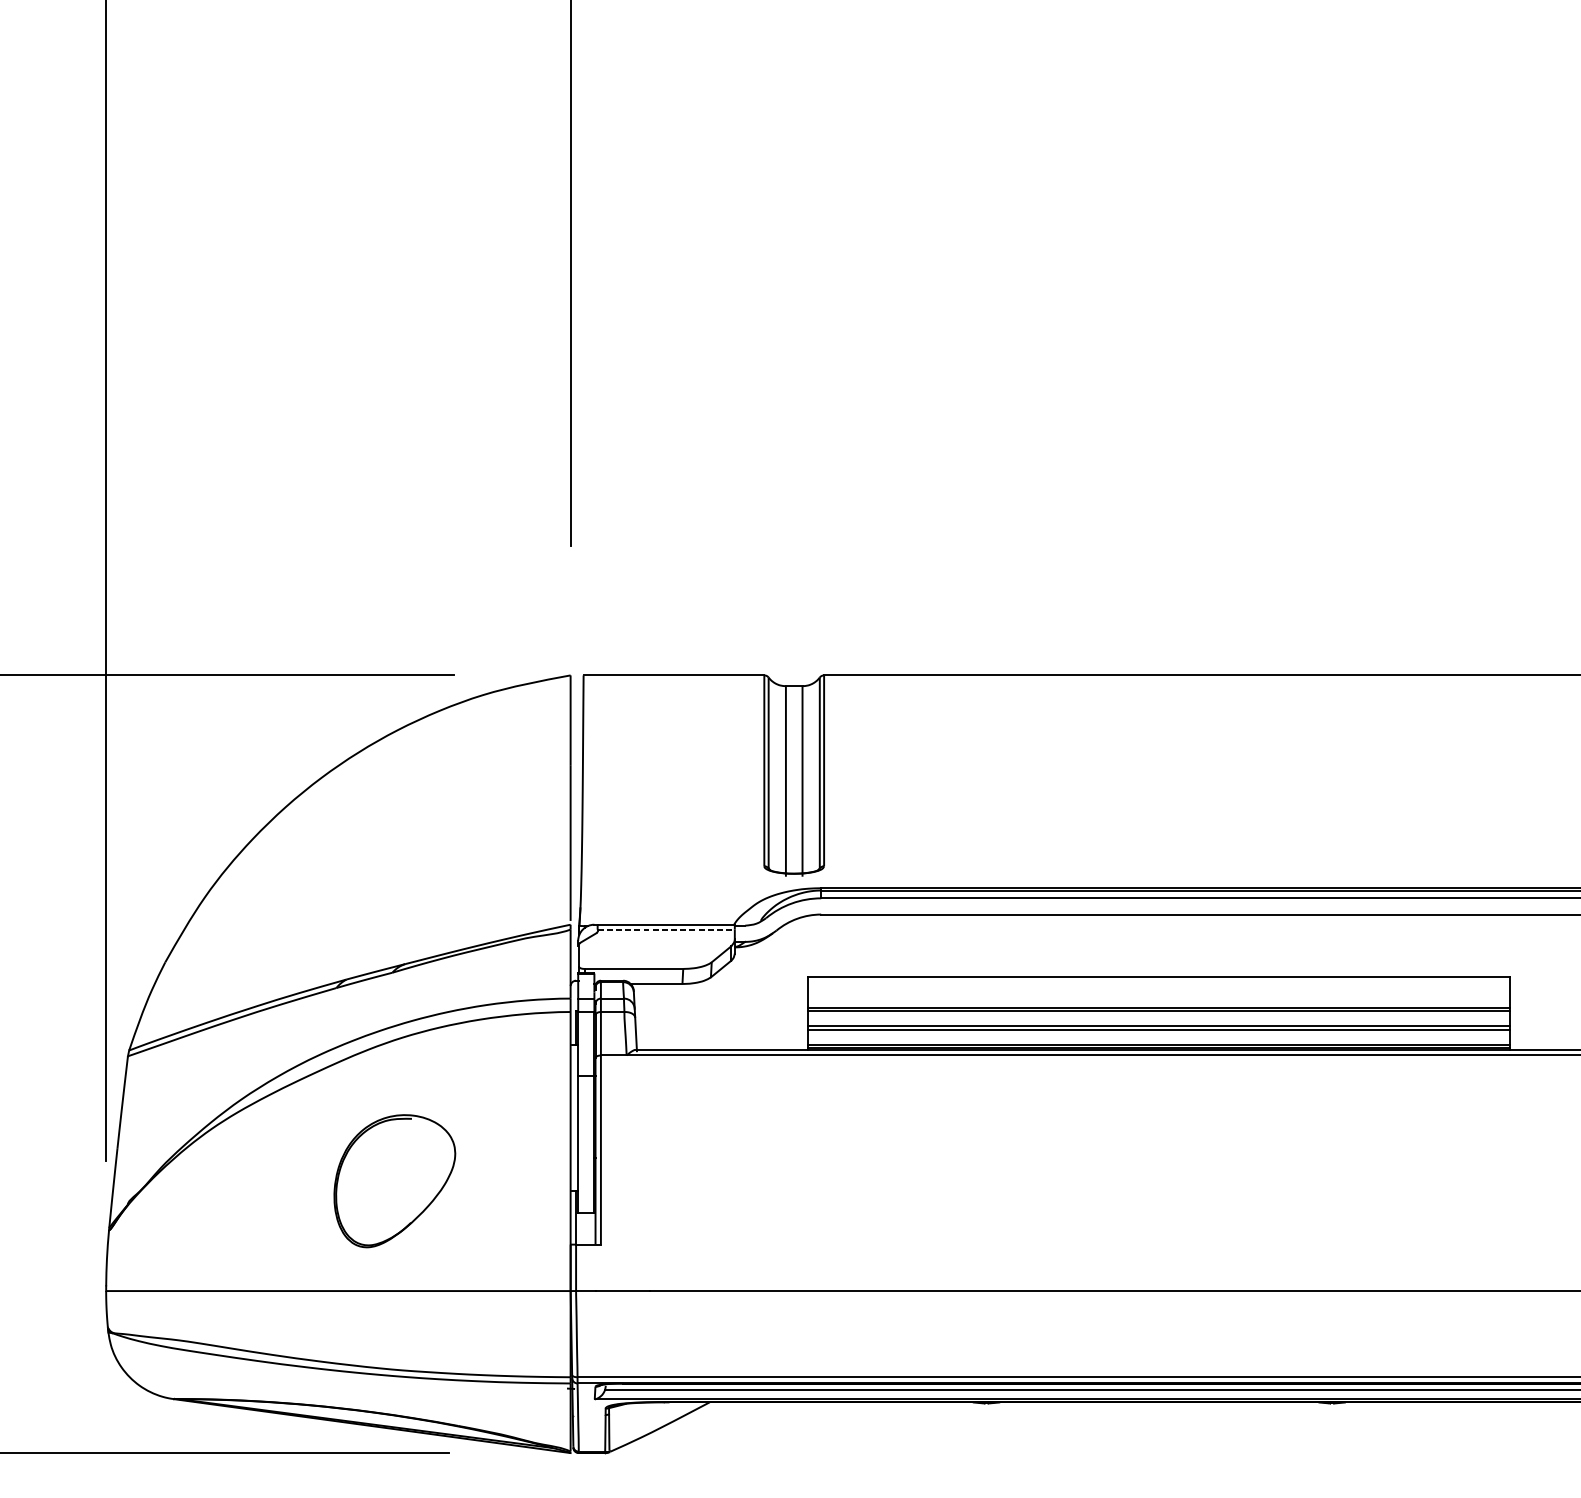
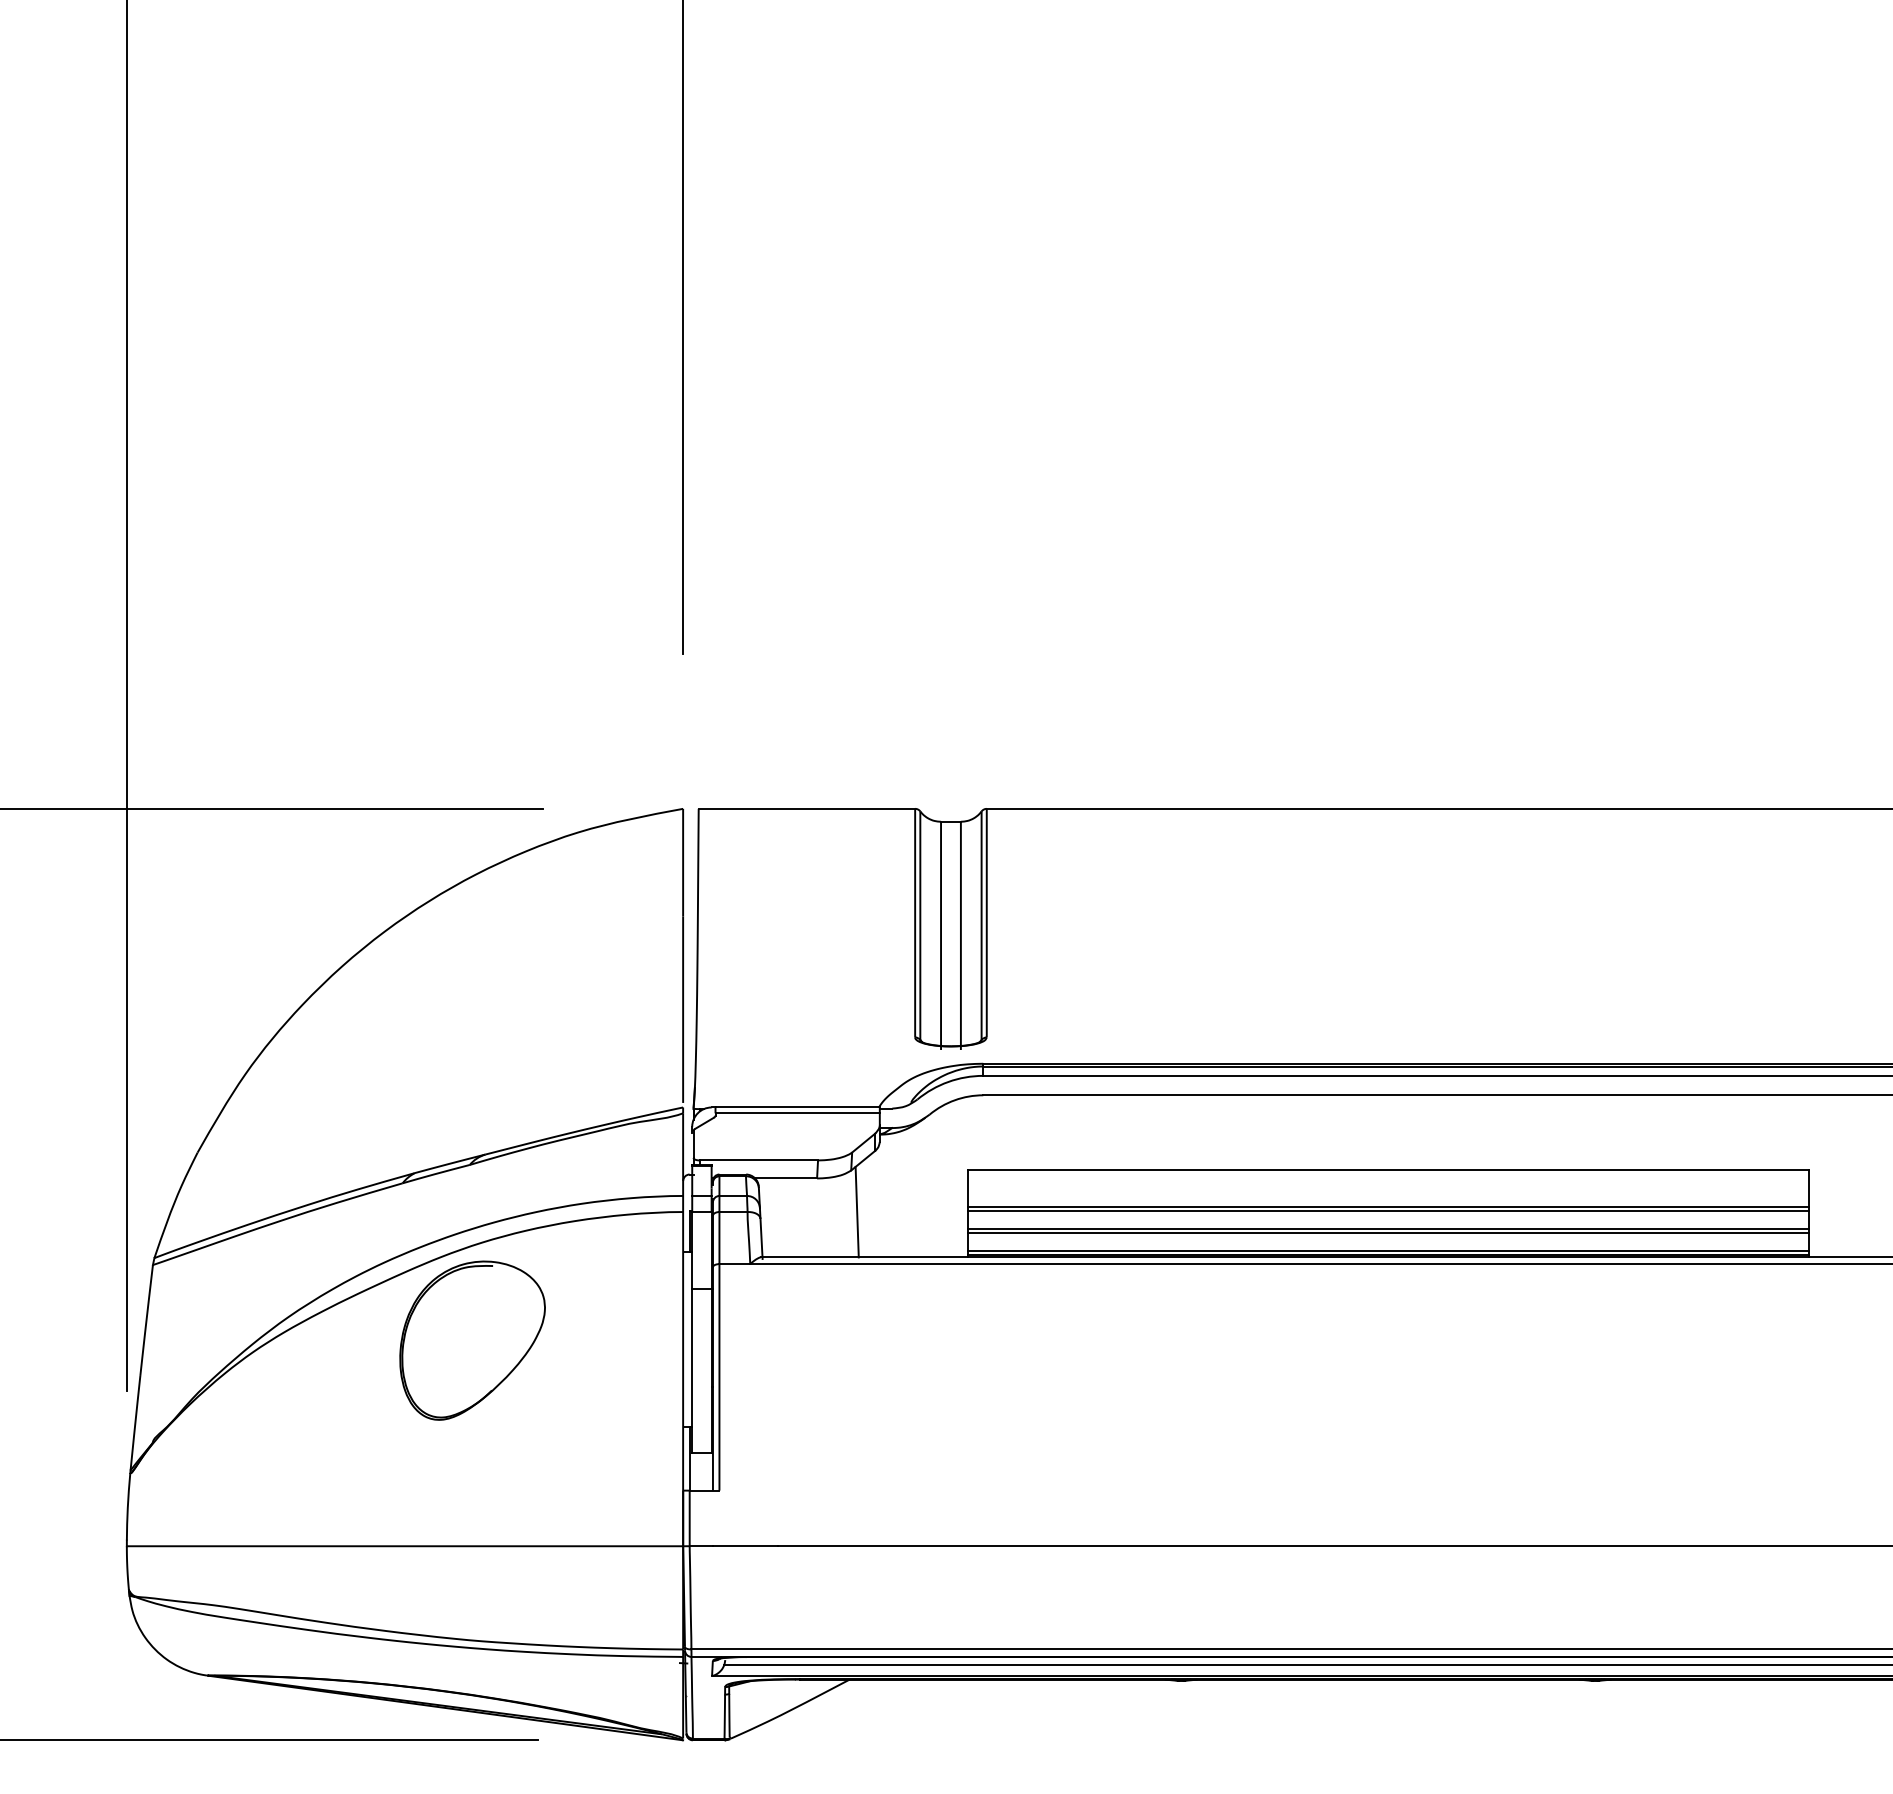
line: (666, 929) -> (798, 1113), dashed -> solid
line: (715, 1011) -> (856, 1211), added
part: (394, 1181) -> (472, 1340), moved

